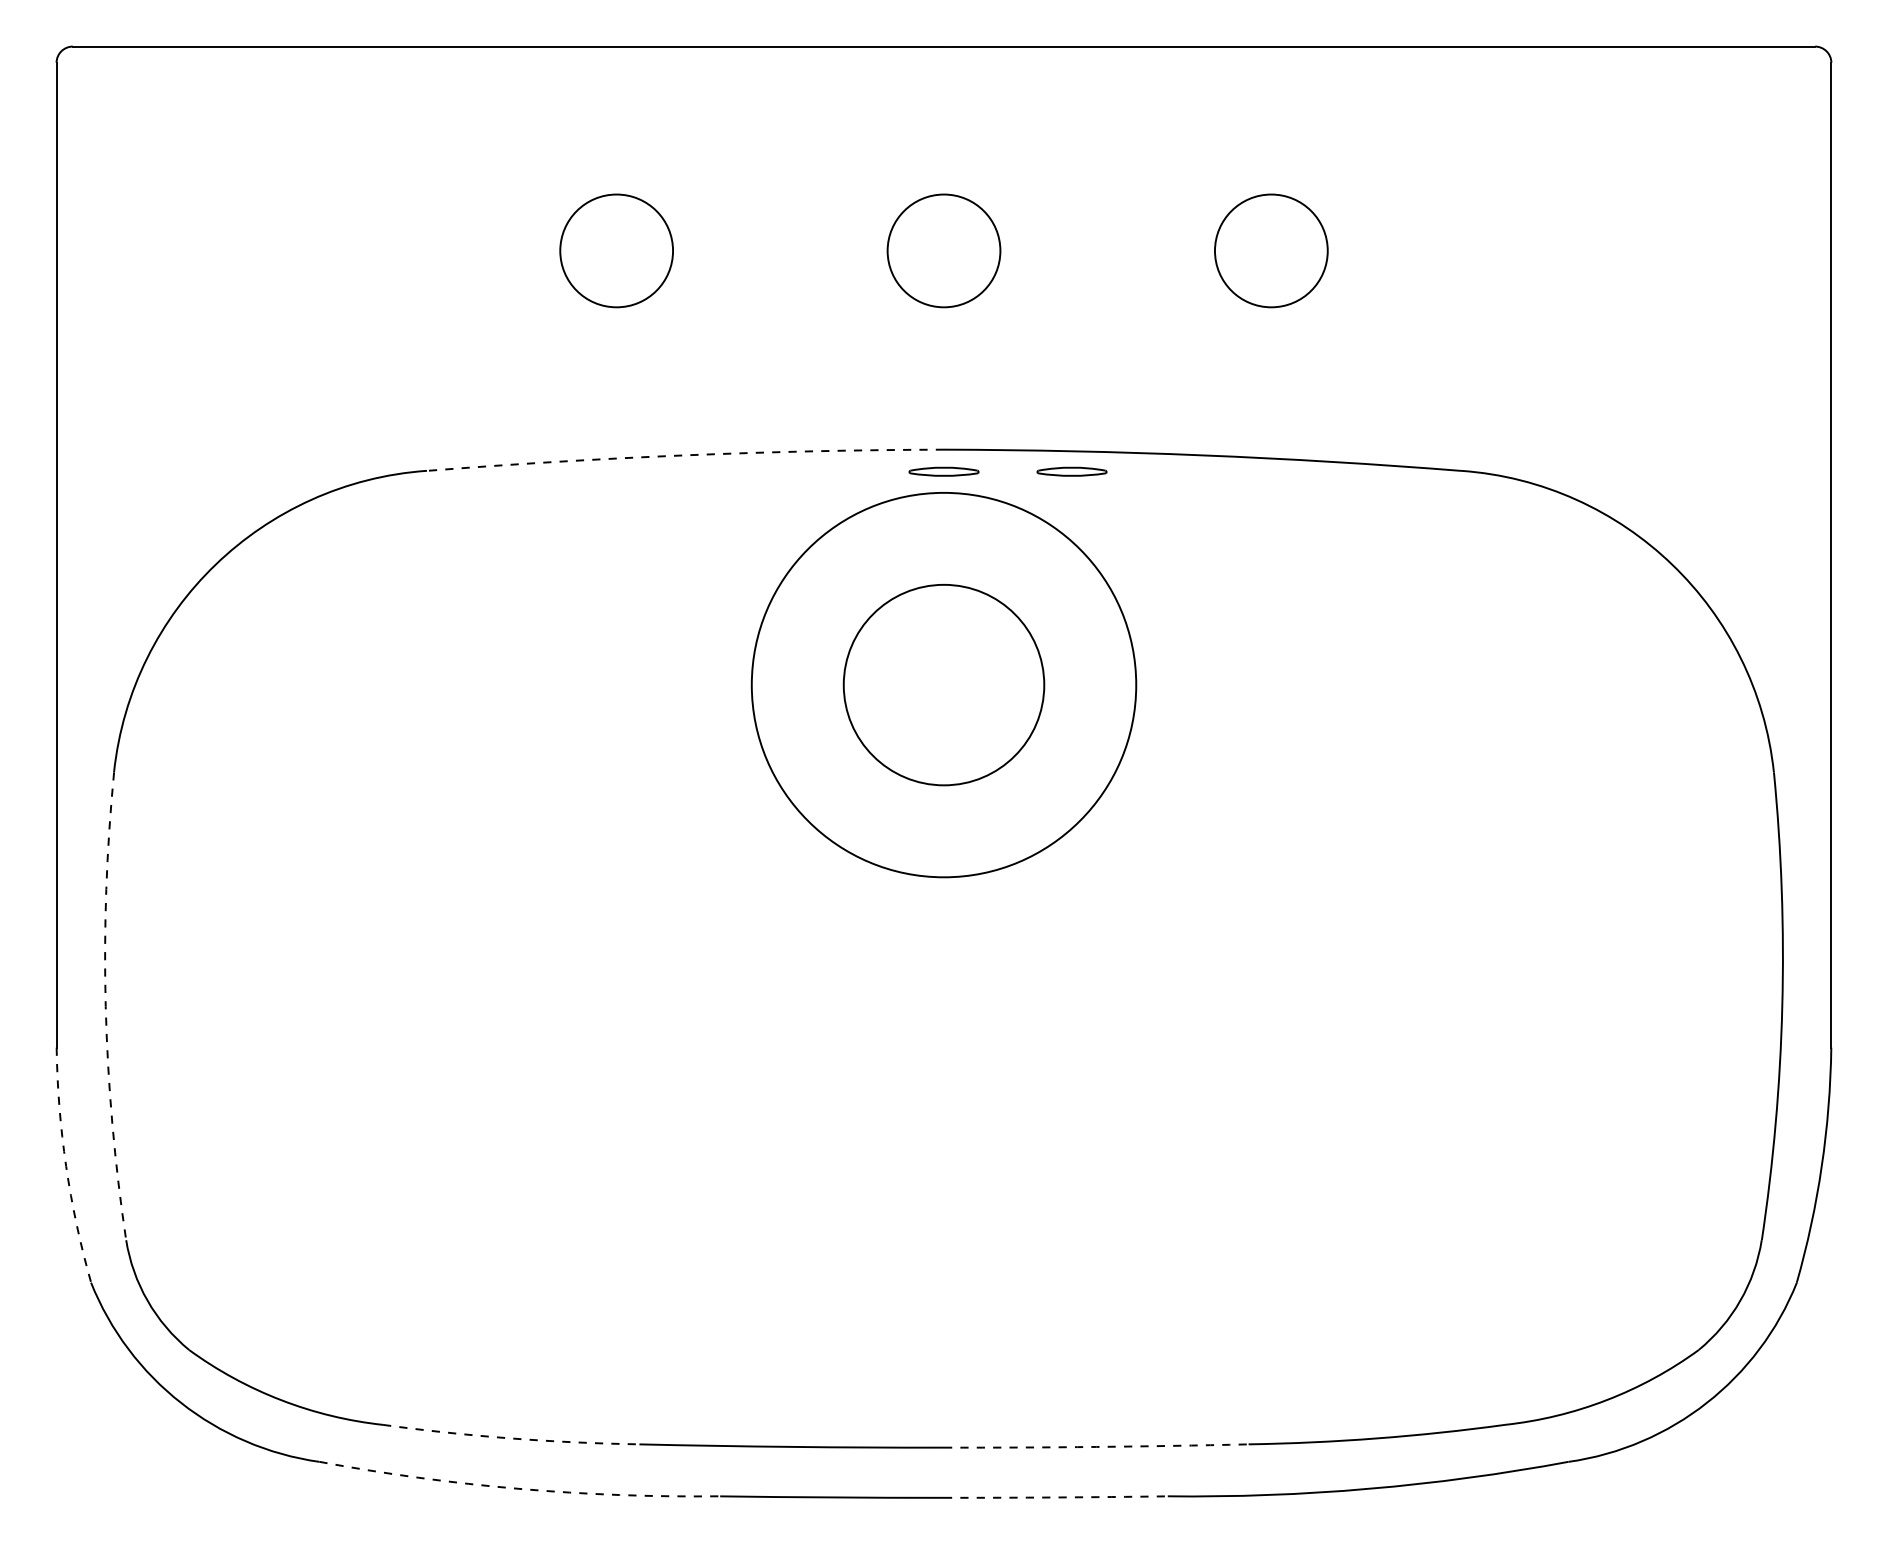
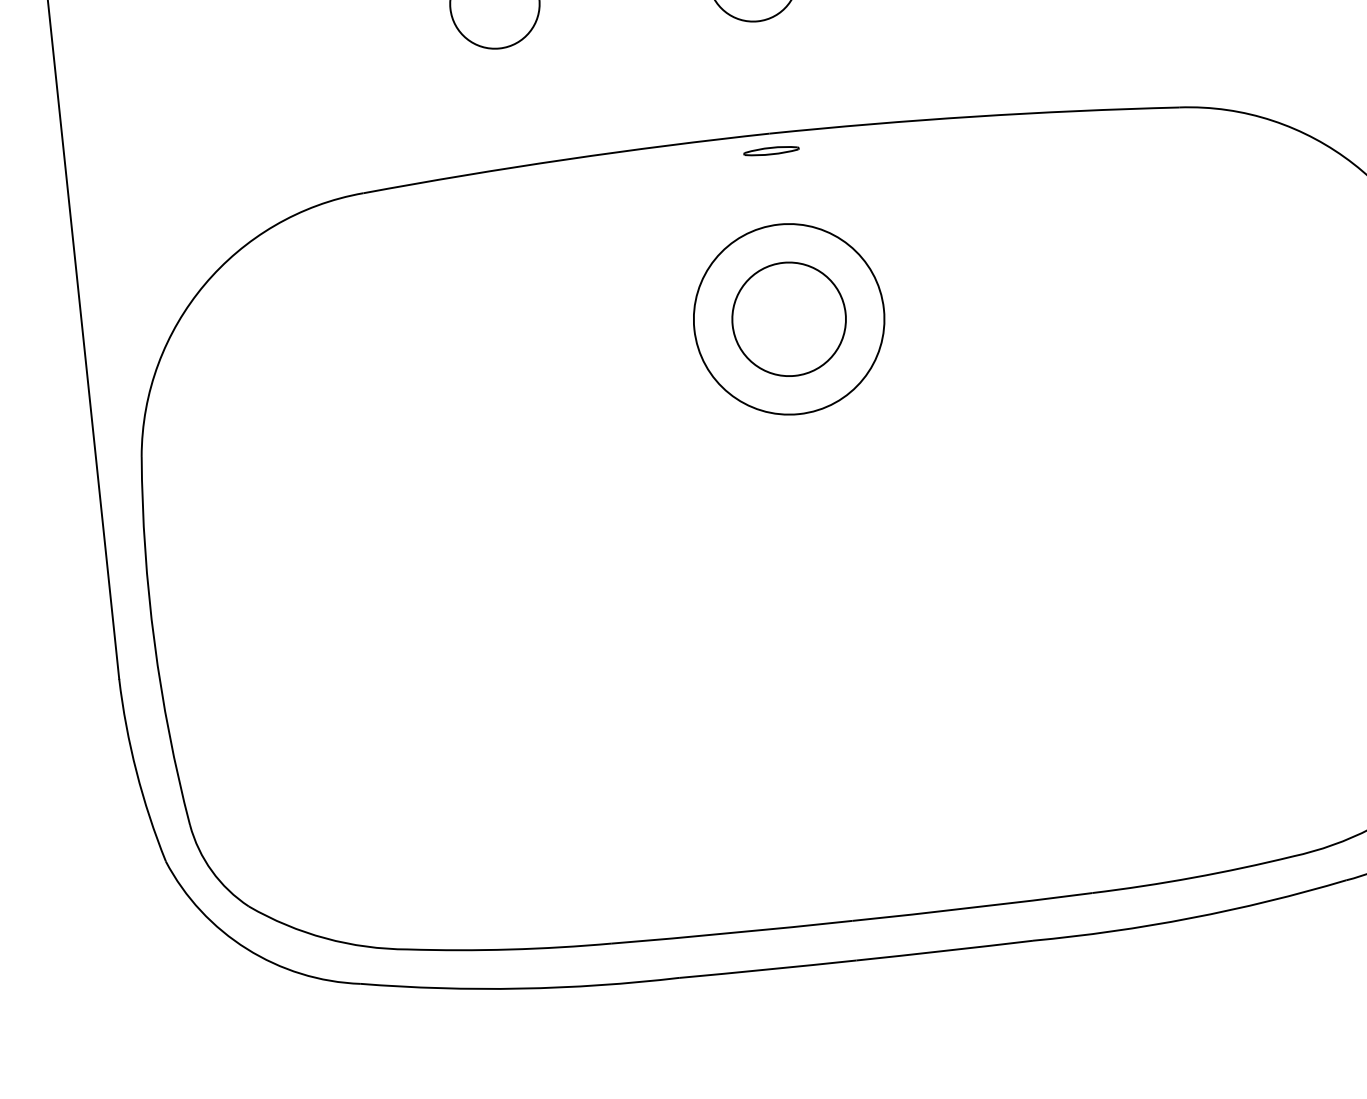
arc: (685, 455) -> (566, 159), dashed -> solid
part: (1071, 471) -> (872, 140), removed
circle: (943, 684) -> (788, 318), size x0.62
circle: (943, 684) -> (788, 318), size x0.71
arc: (105, 1006) -> (154, 642), dashed -> solid
arc: (66, 1166) -> (136, 771), dashed -> solid
arc: (510, 1438) -> (509, 949), dashed -> solid
arc: (1096, 1446) -> (972, 907), dashed -> solid
arc: (518, 1488) -> (520, 988), dashed -> solid
arc: (1055, 1497) -> (944, 950), dashed -> solid

